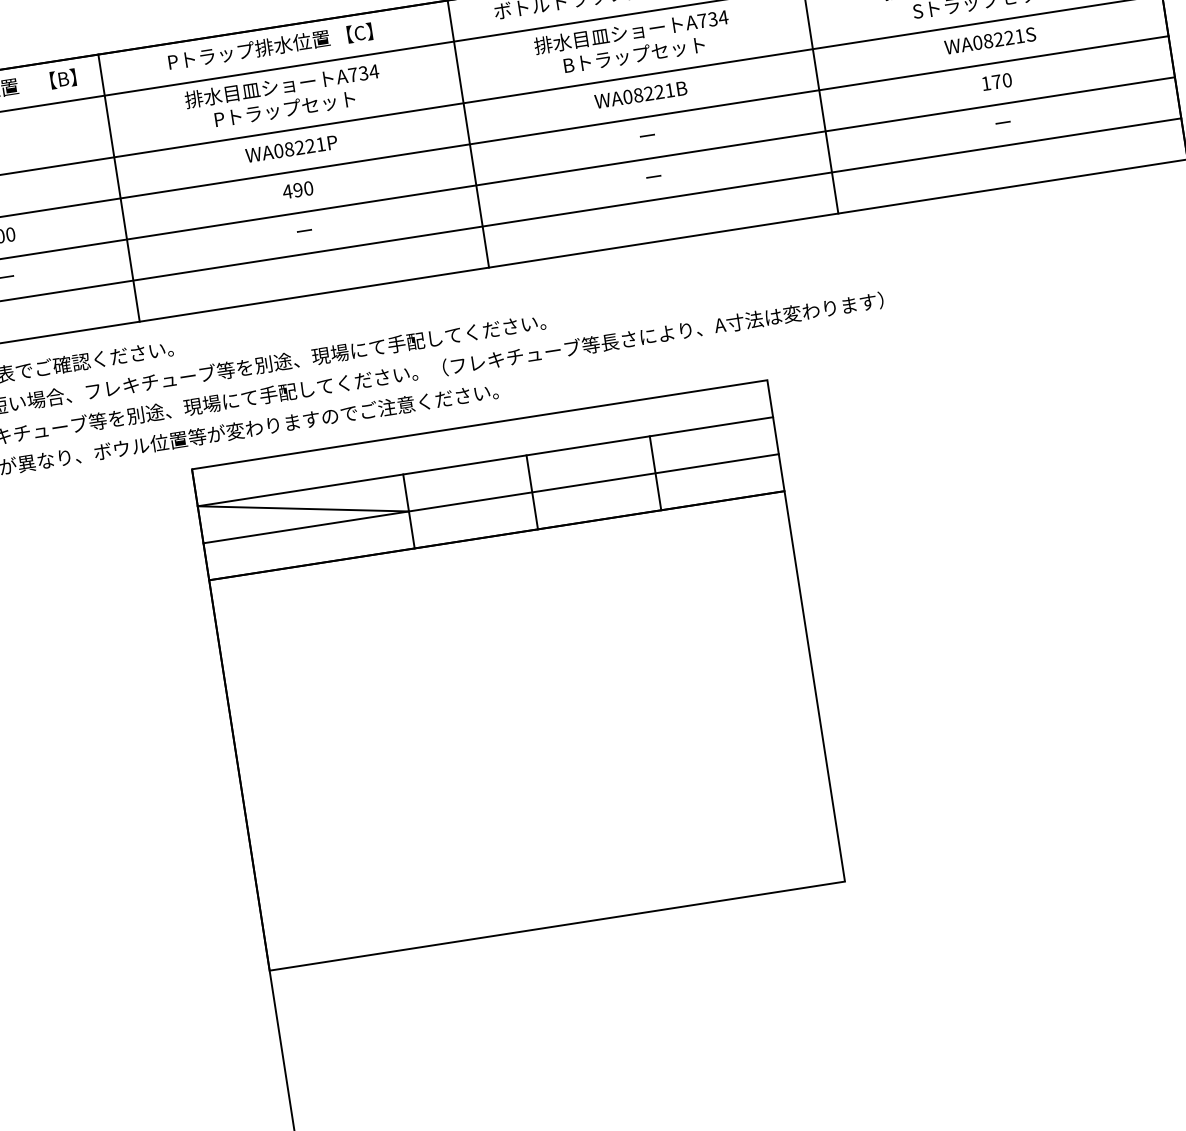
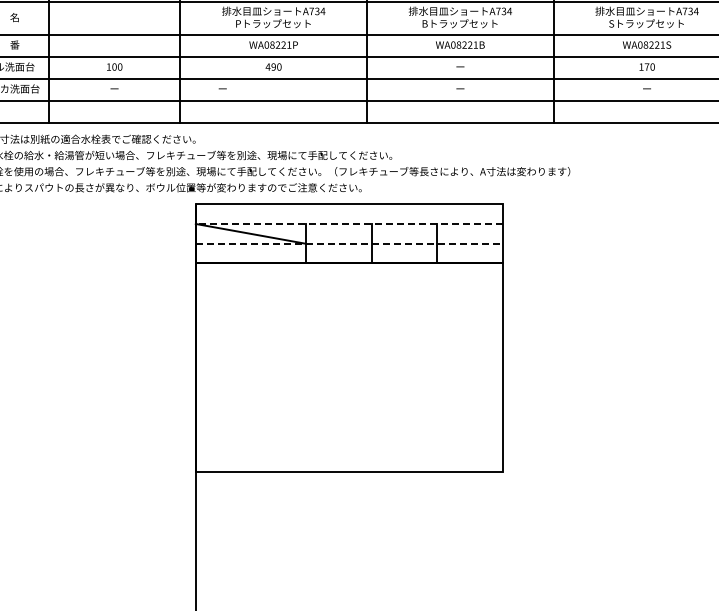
text: (303, 230) -> (222, 88), moved
line: (485, 460) -> (349, 223), solid -> dashed
line: (491, 498) -> (349, 243), solid -> dashed

